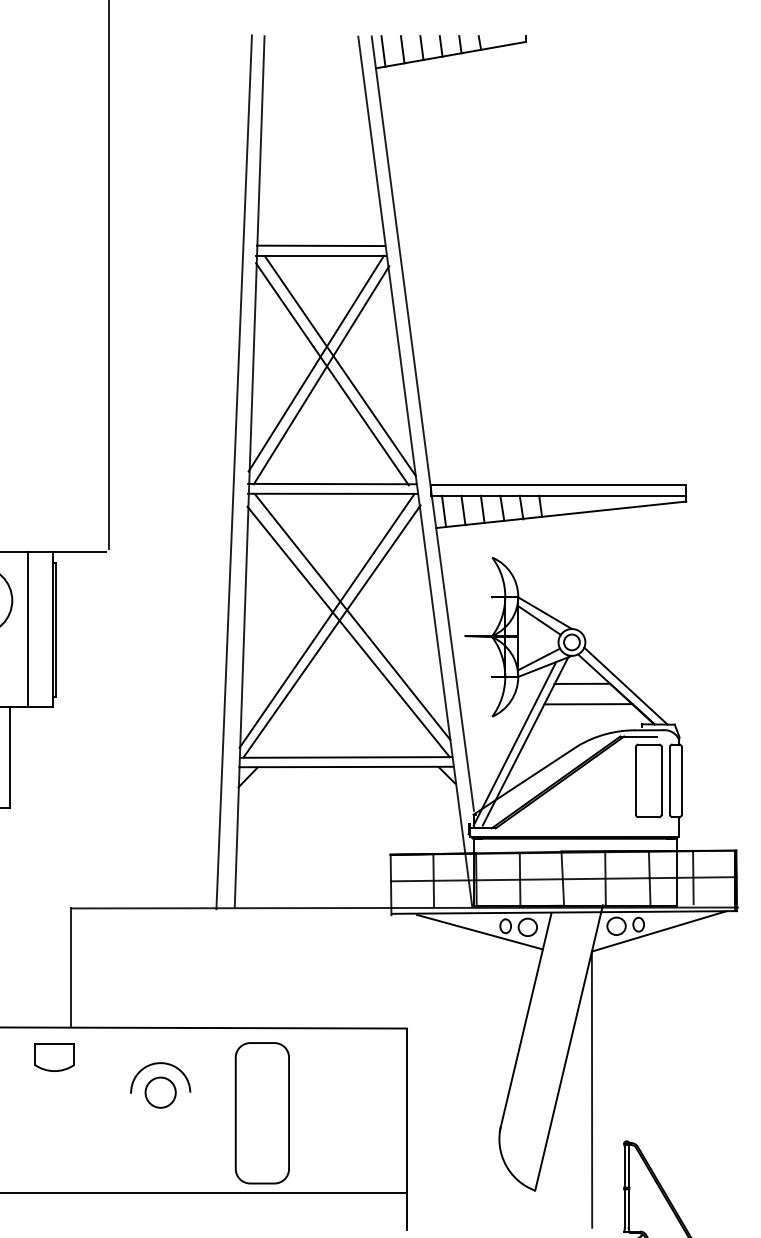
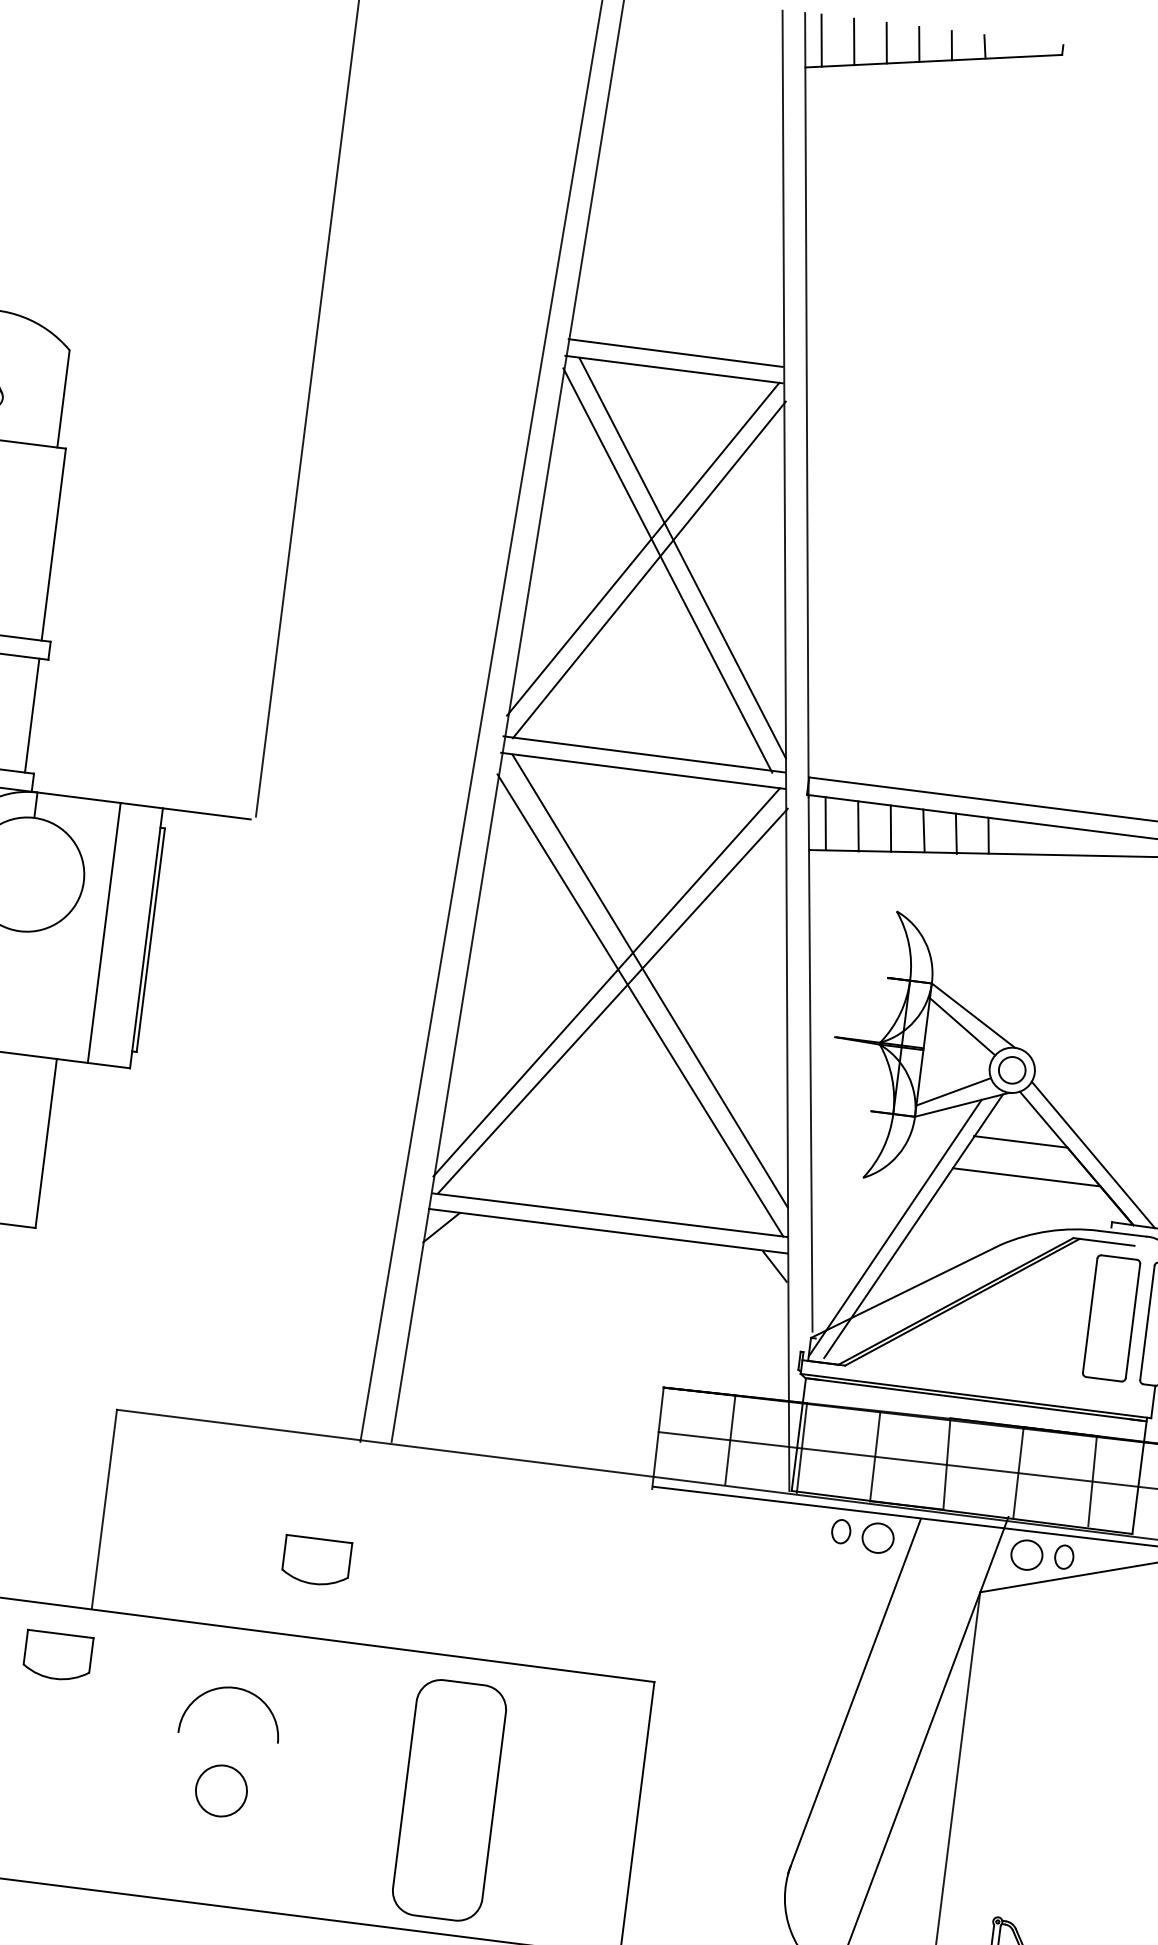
line: (479, 931) -> (796, 1534), removed
part: (199, 982) -> (316, 1561), added
circle: (160, 1092) -> (221, 1790), moved
part: (261, 1113) -> (447, 1800), moved

